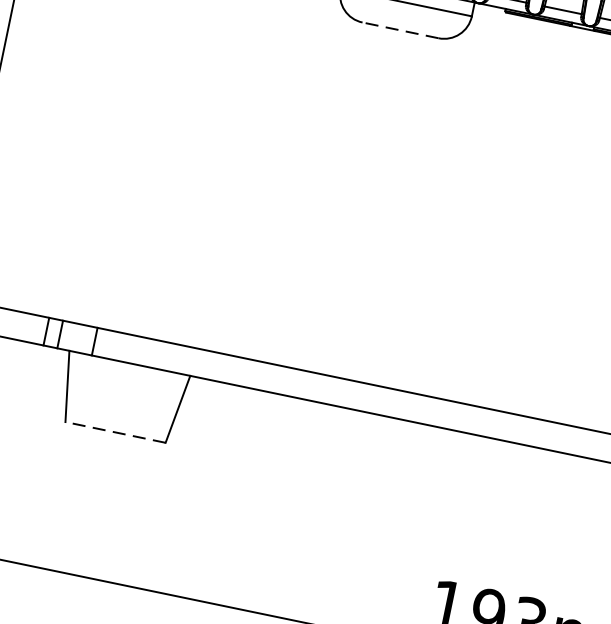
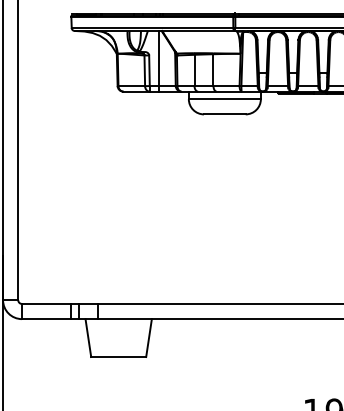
line: (399, 30) -> (224, 114), dashed -> solid
line: (115, 433) -> (118, 357), dashed -> solid

